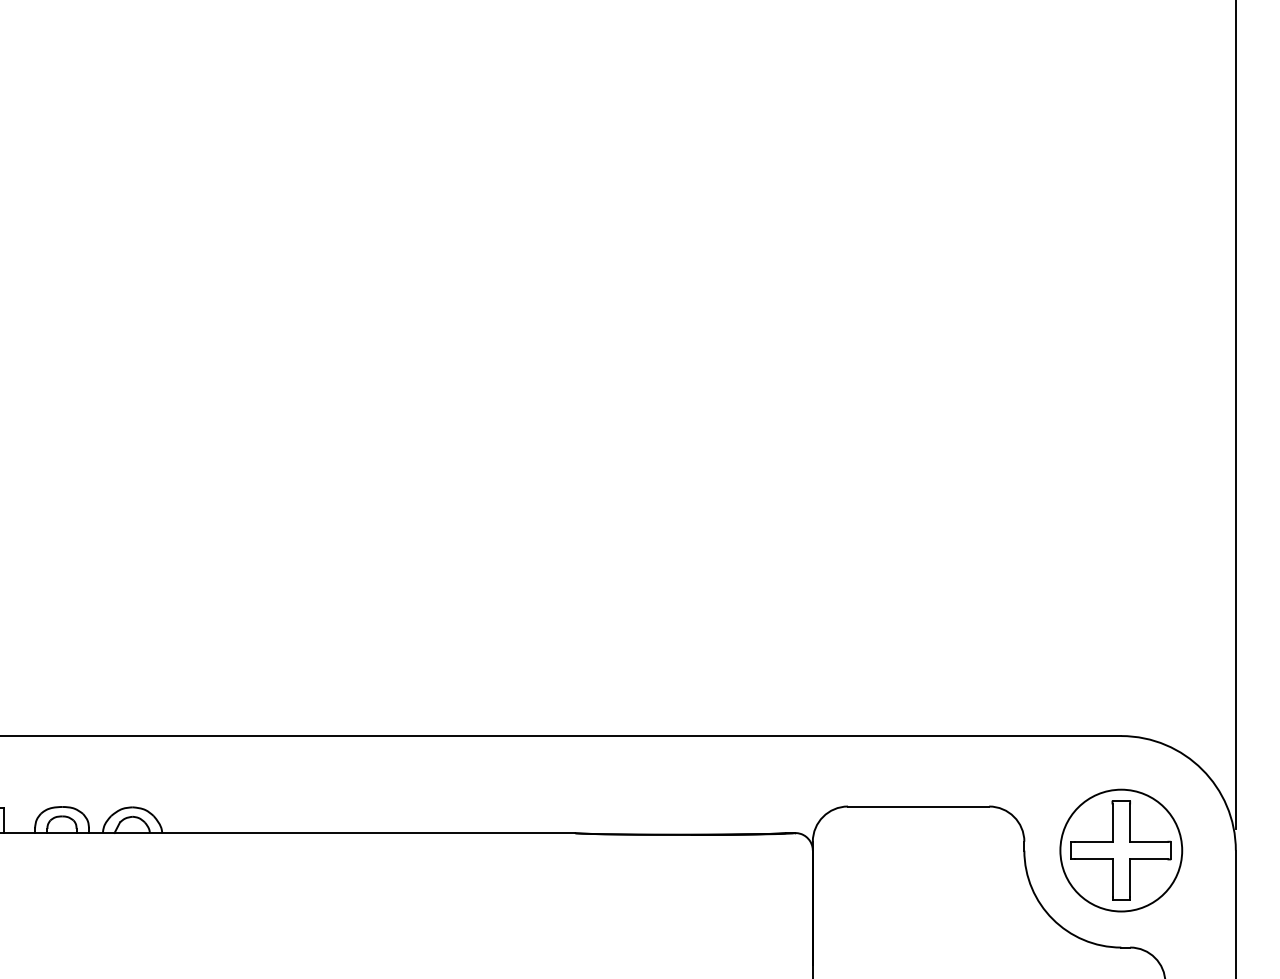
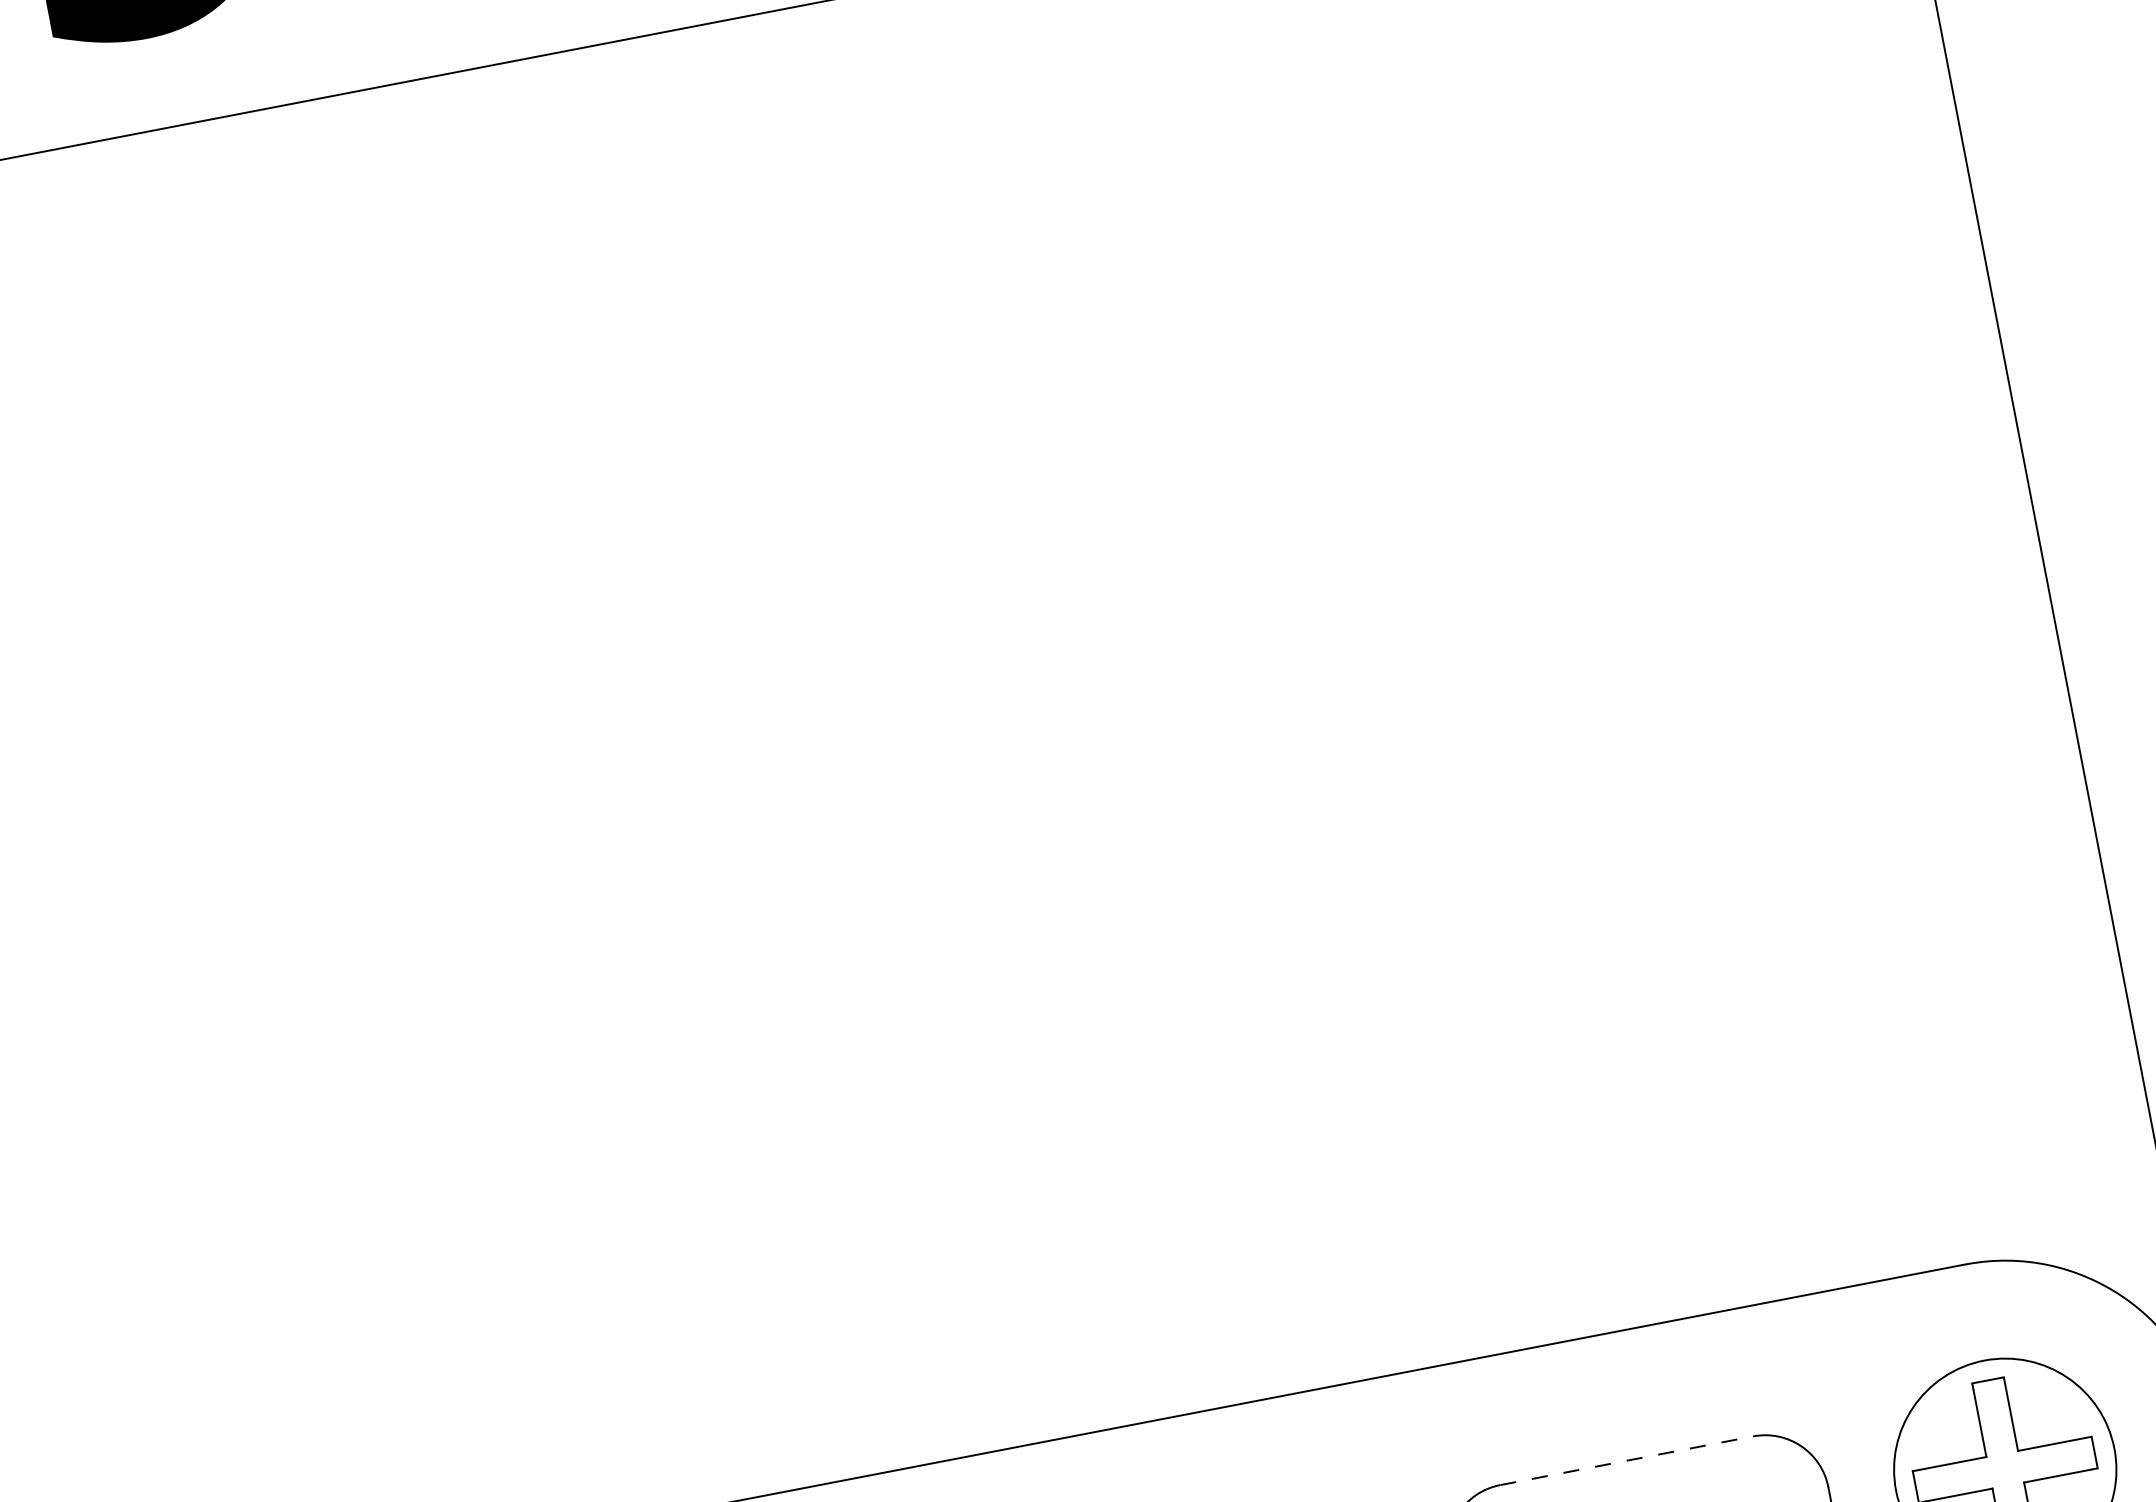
line: (918, 806) -> (1626, 1460), solid -> dashed

